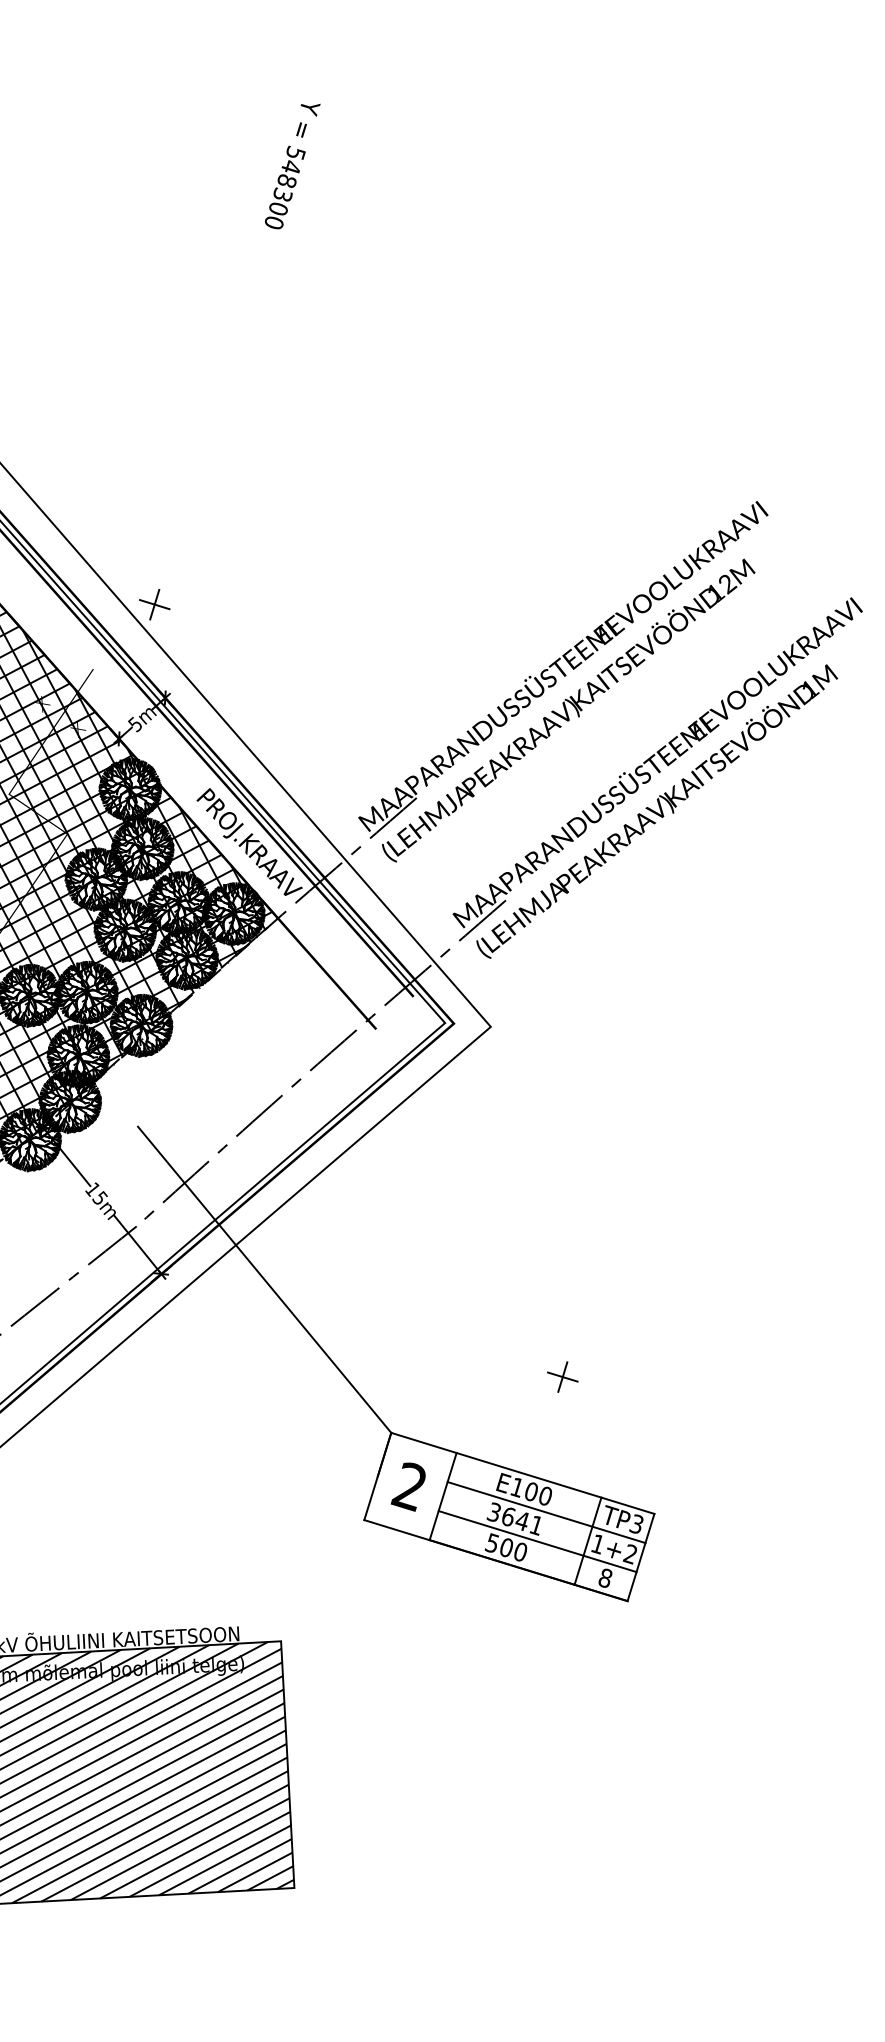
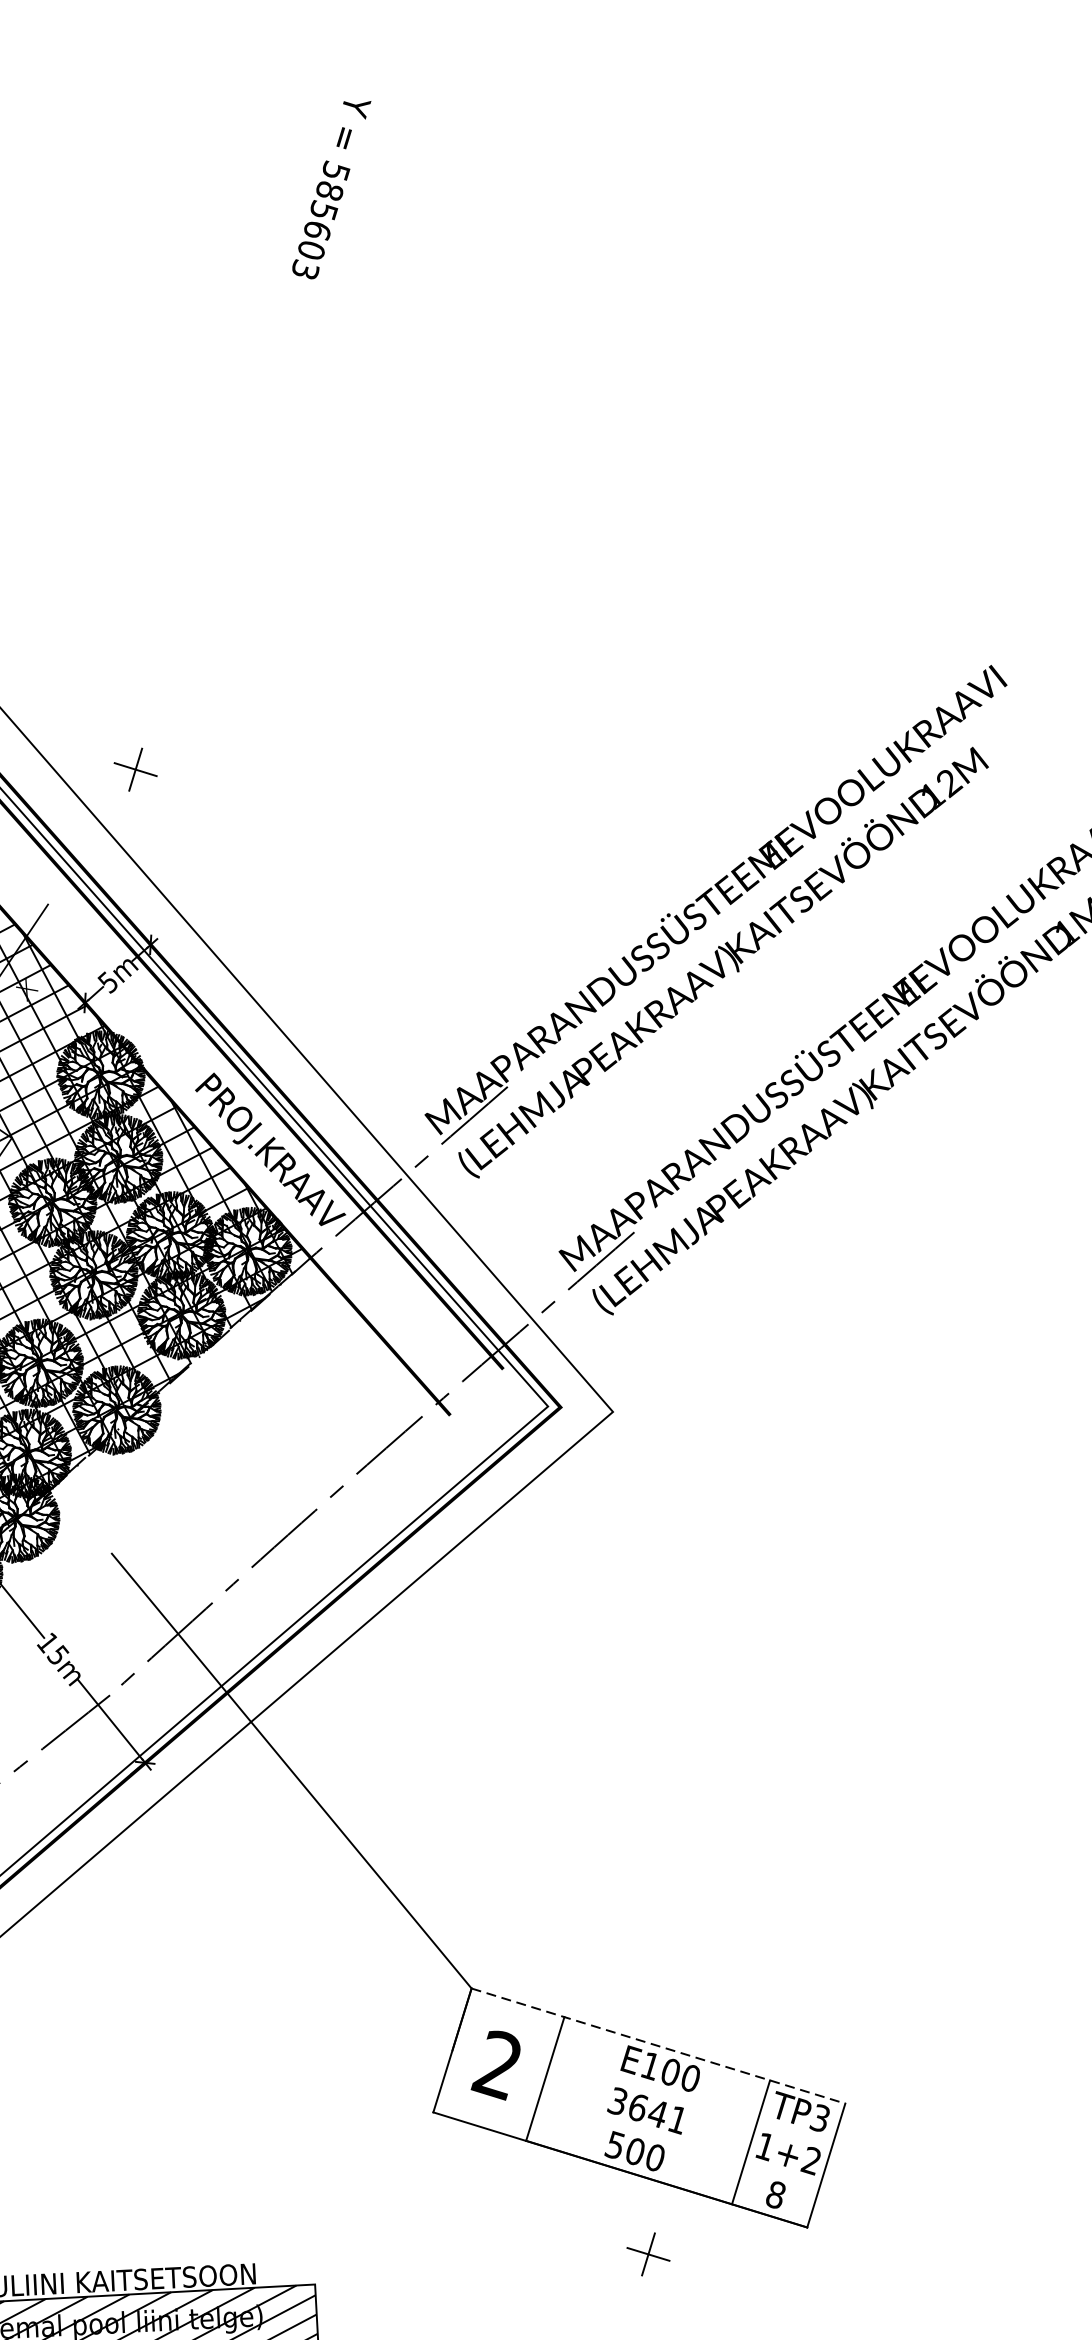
text: (282, 194) -> (317, 229), 548300 -> 585603
part: (154, 604) -> (135, 769), moved
part: (562, 1376) -> (648, 2253), moved
line: (522, 1473) -> (657, 2046), solid -> dashed
line: (546, 1512) -> (692, 2101), removed
line: (537, 1541) -> (679, 2142), removed

